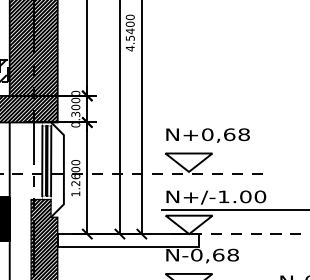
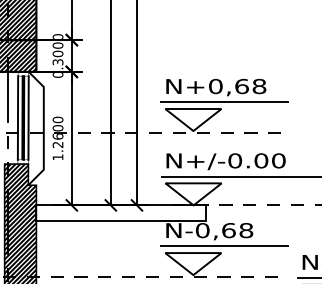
line: (215, 147) -> (225, 101), added
text: (223, 196) -> (234, 160), N+/-1.00 -> N+/-0.00
line: (215, 268) -> (225, 246), added

